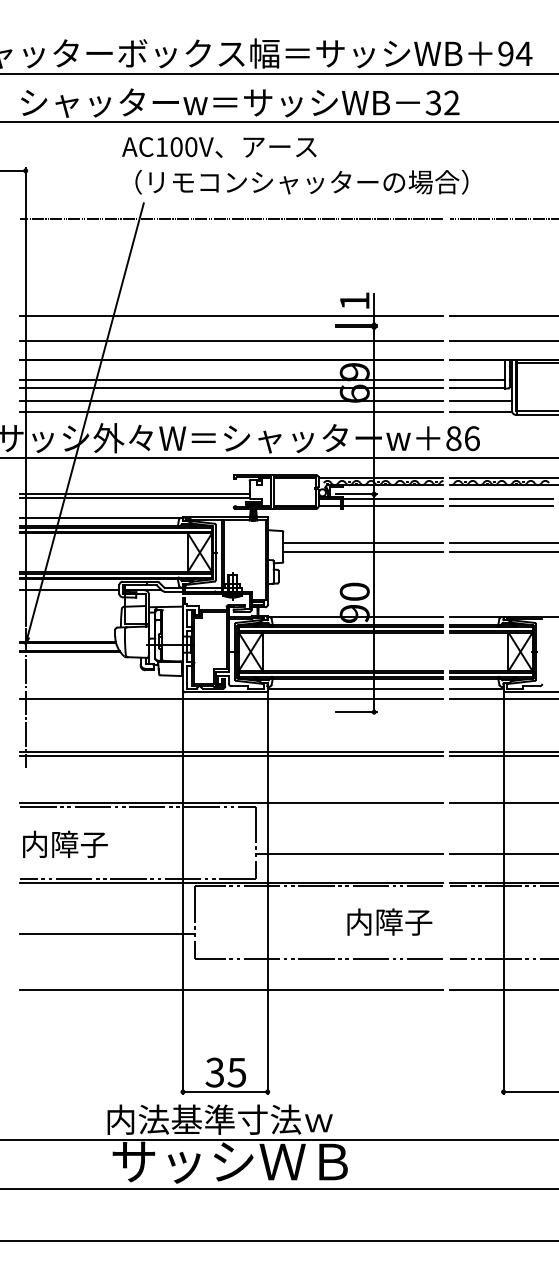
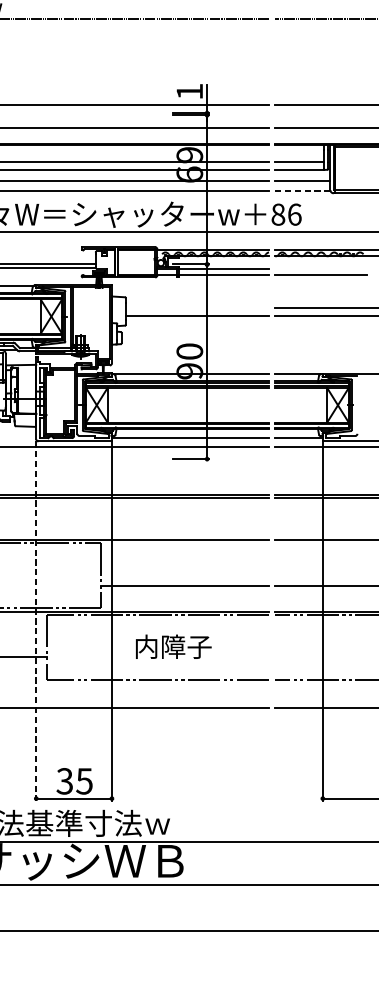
line: (481, 412) -> (303, 191), solid -> dashed
line: (501, 499) -> (320, 269), removed
line: (363, 543) -> (197, 308), removed
line: (183, 893) -> (36, 621), solid -> dashed
text: (389, 921) -> (173, 646), moved

